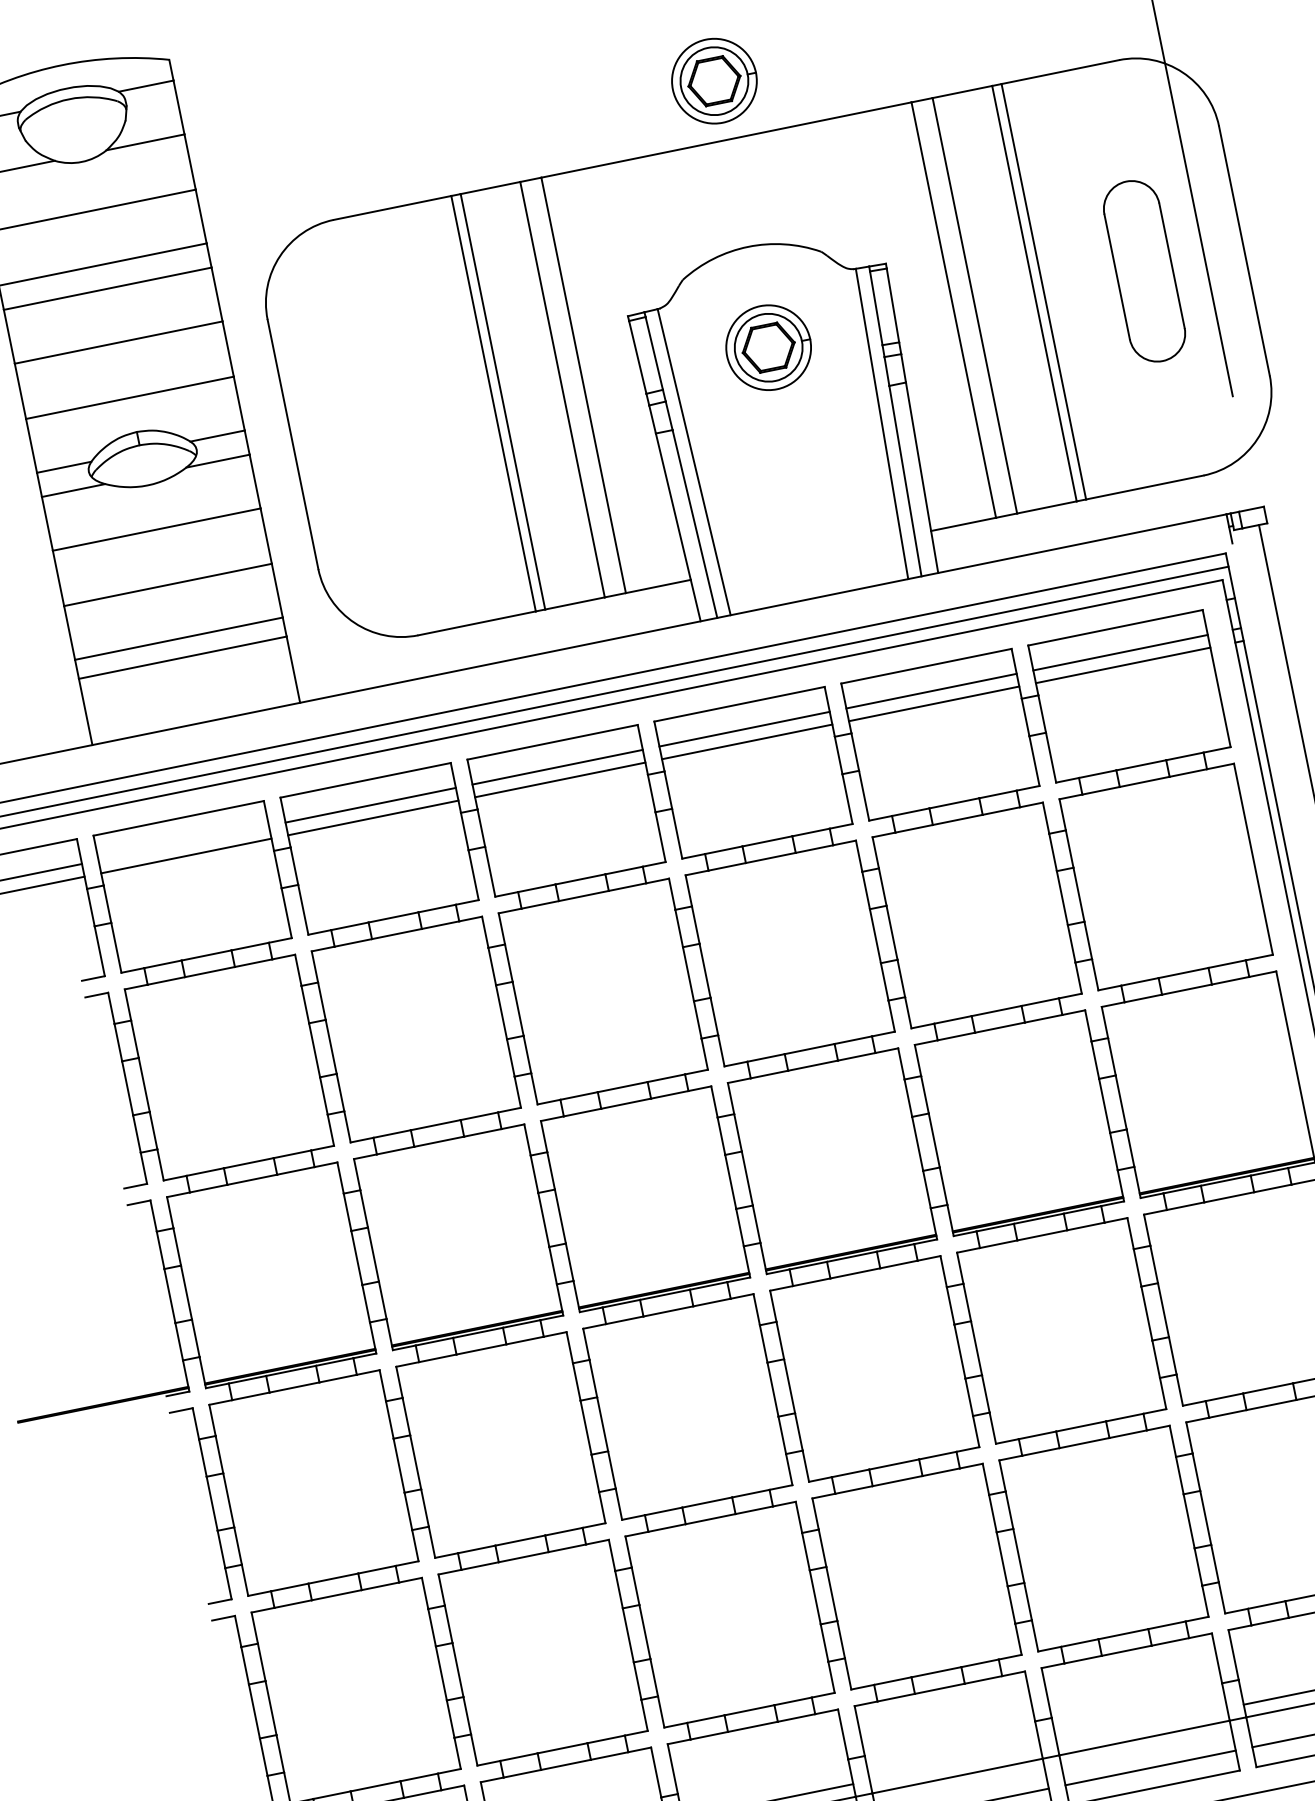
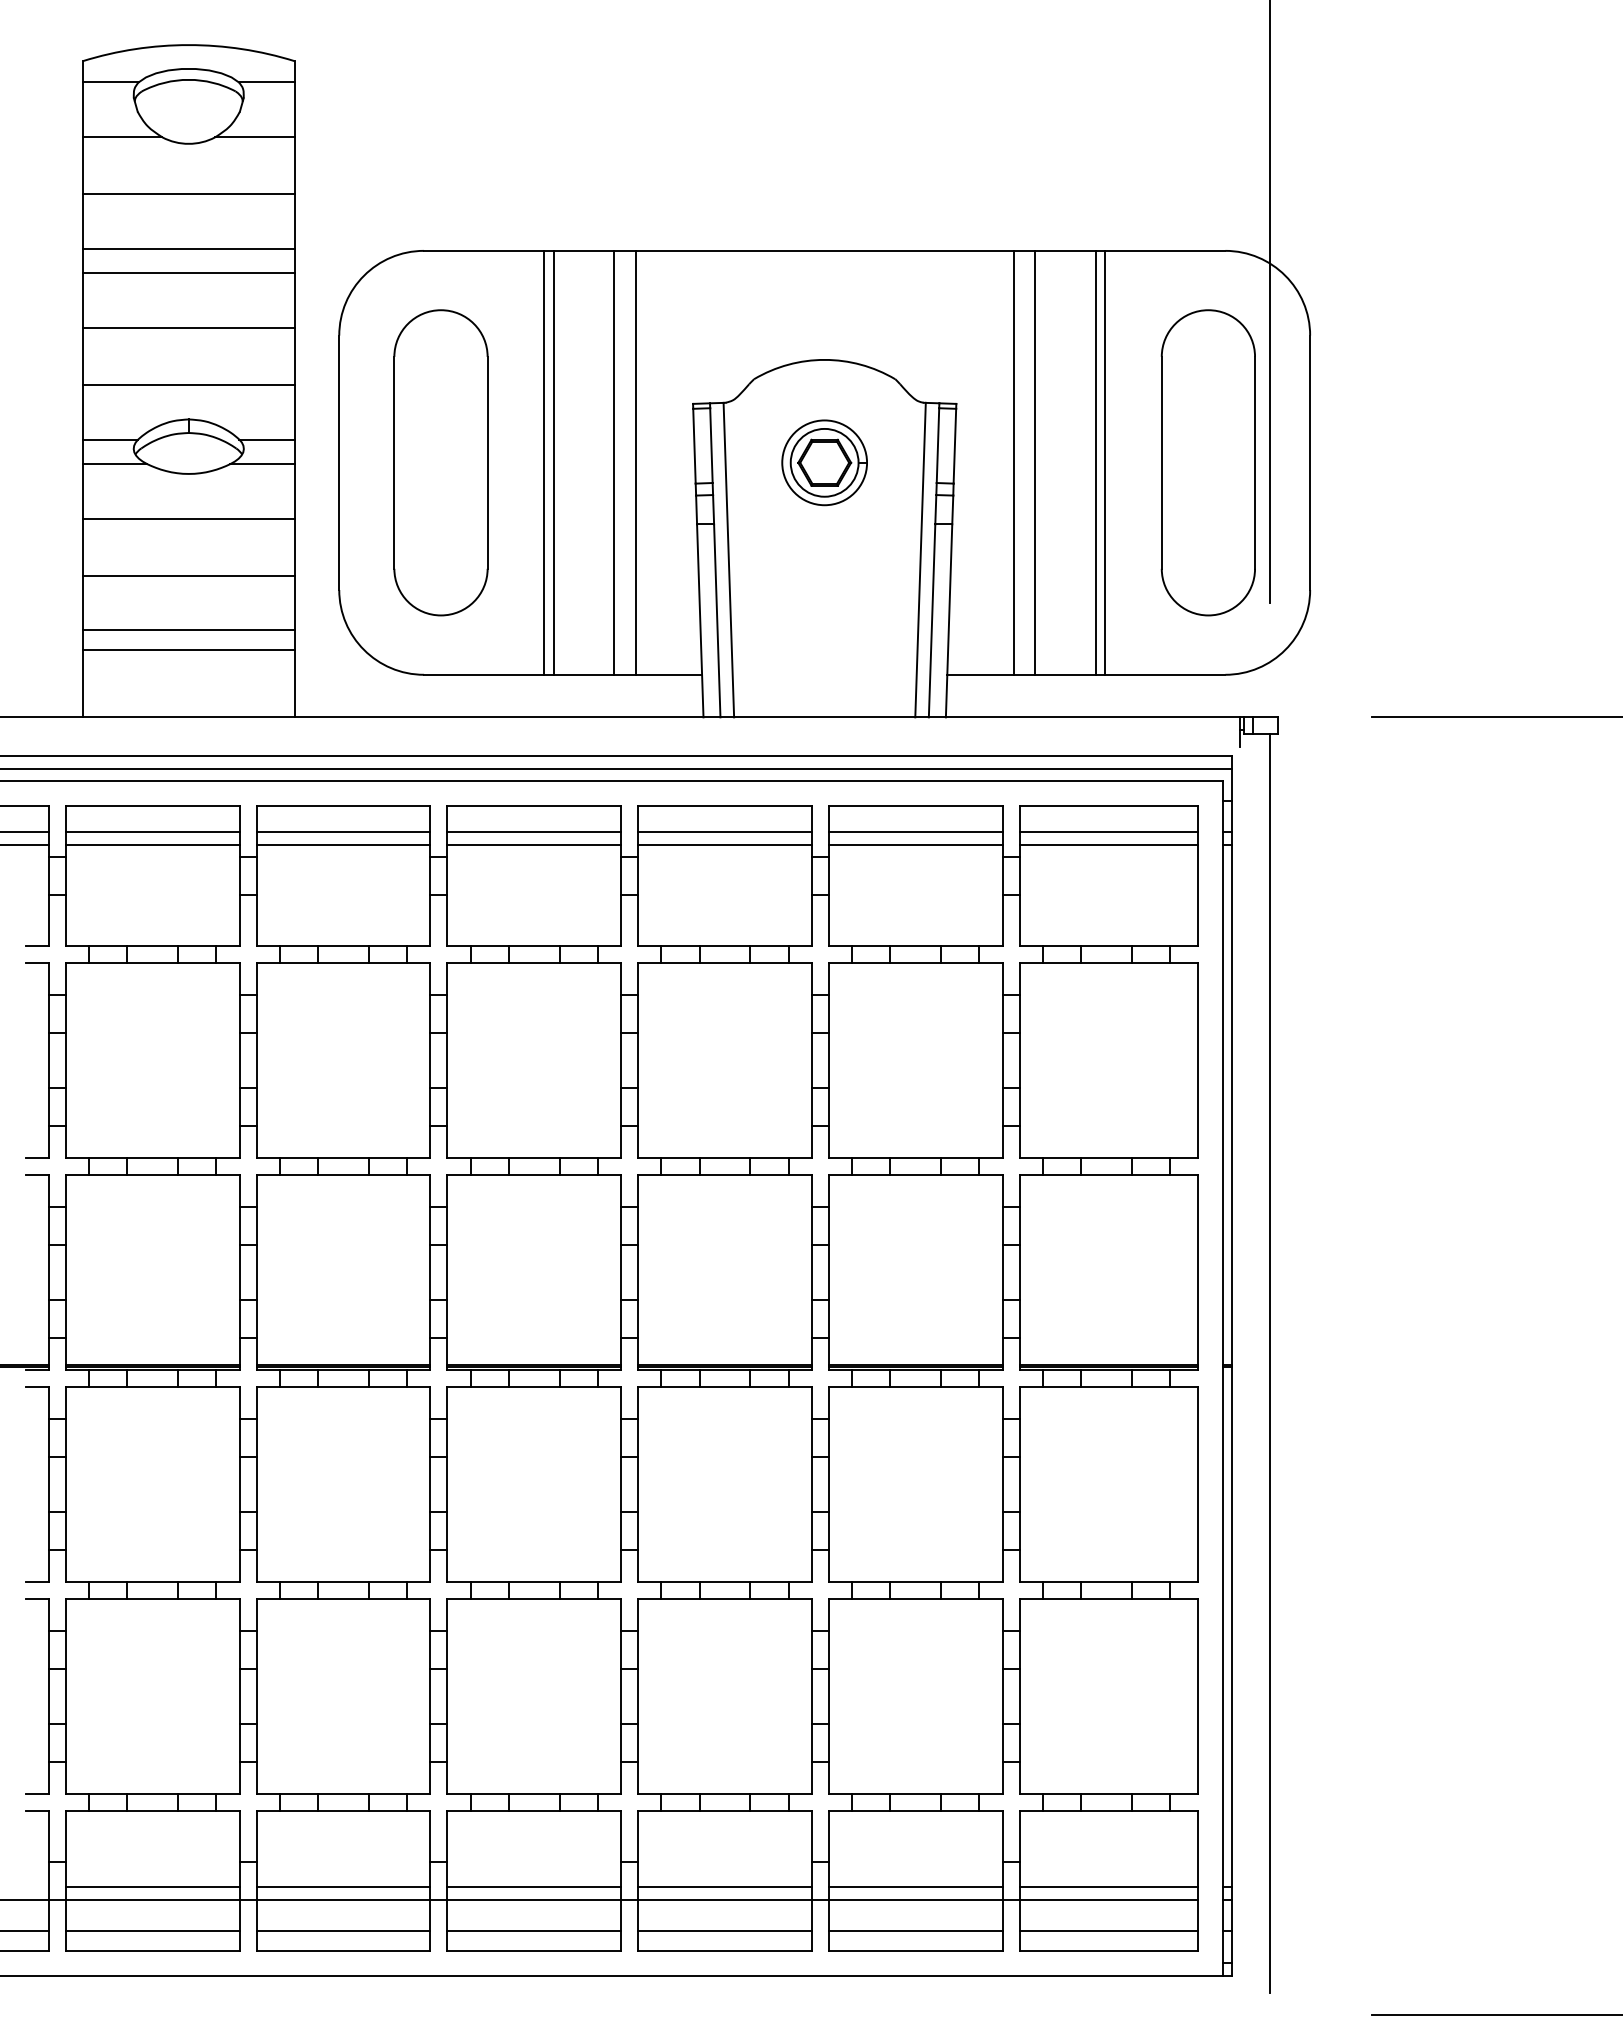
part: (714, 80) -> (824, 190), removed
part: (1143, 271) -> (1207, 462), size x1.67
part: (392, 424) -> (440, 462), added
line: (183, 843) -> (152, 831), added
line: (1141, 1725) -> (915, 1887), added
line: (954, 1763) -> (724, 1887), added

